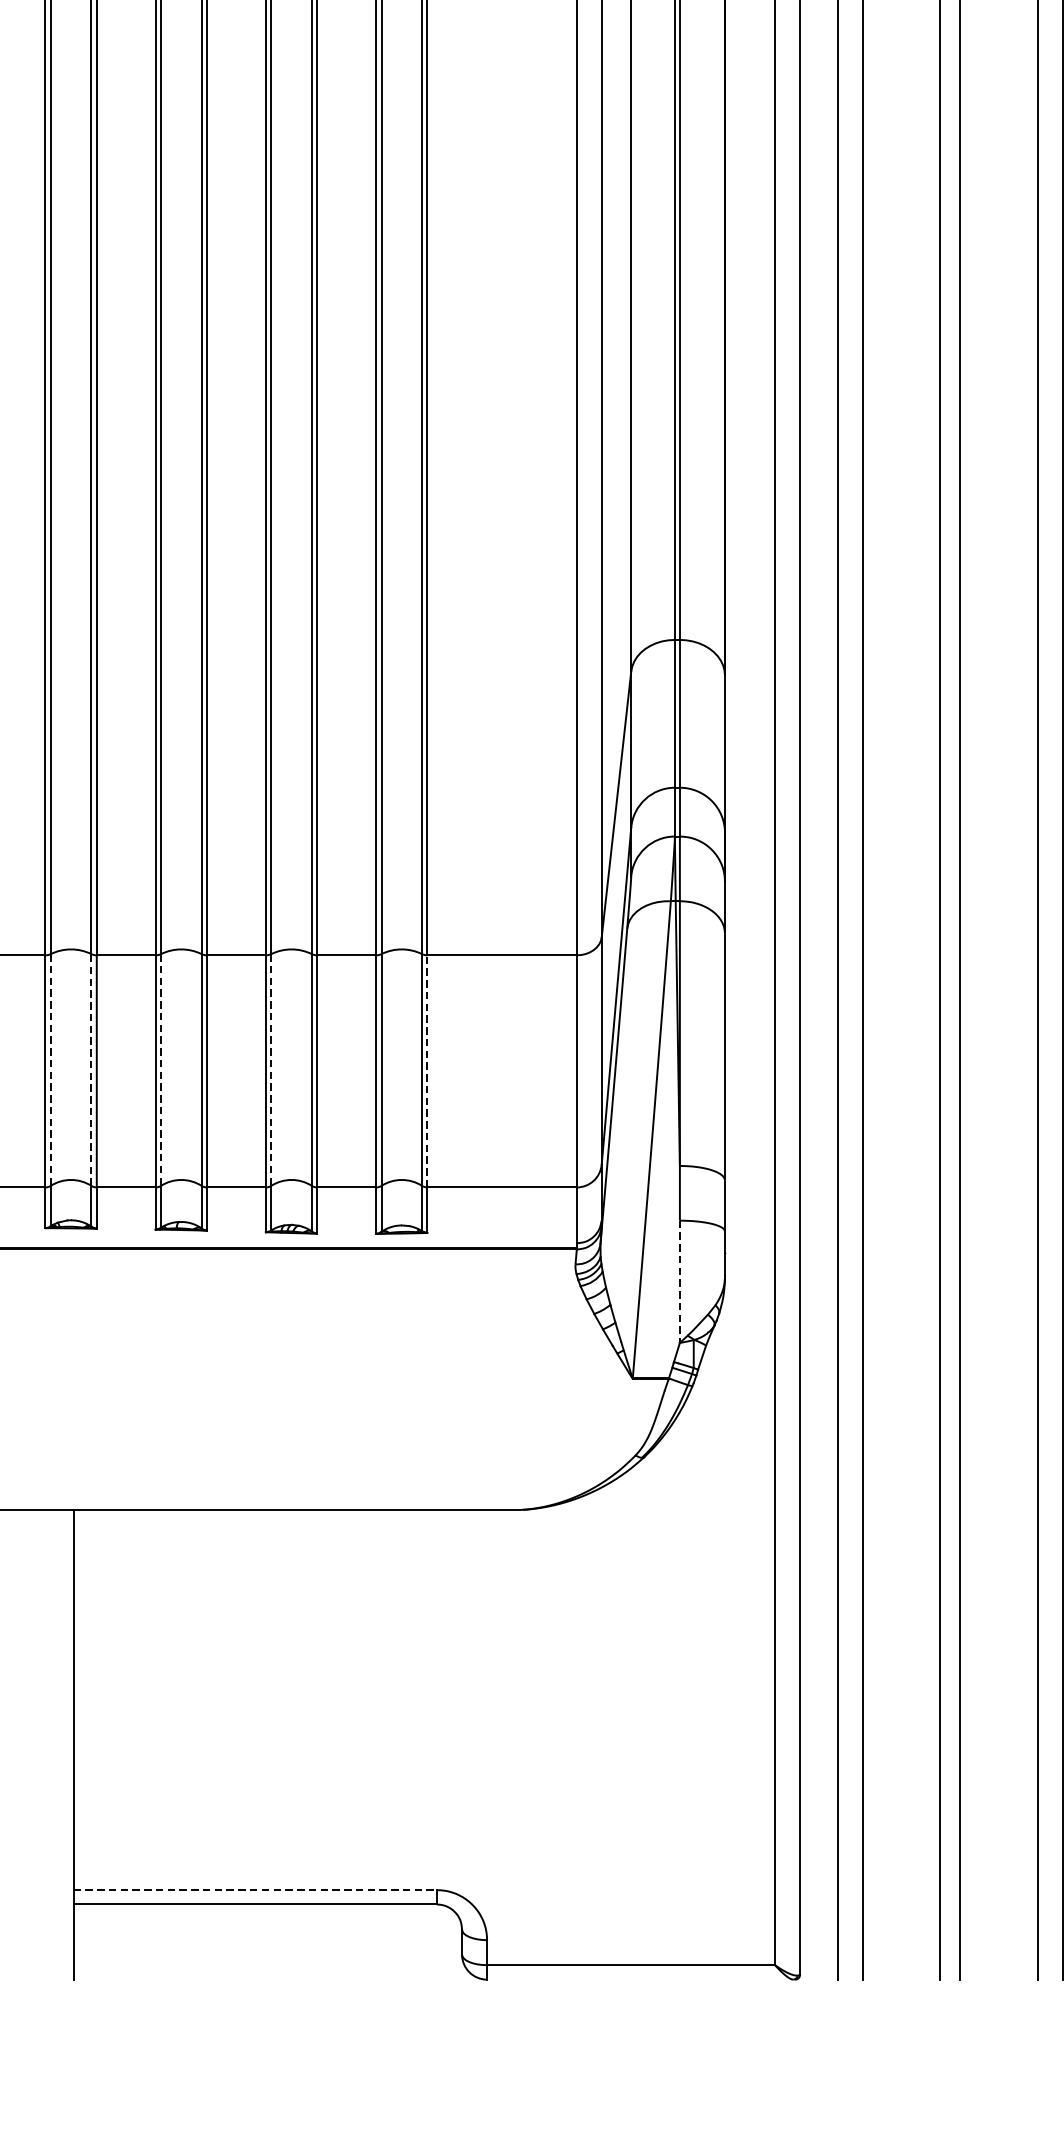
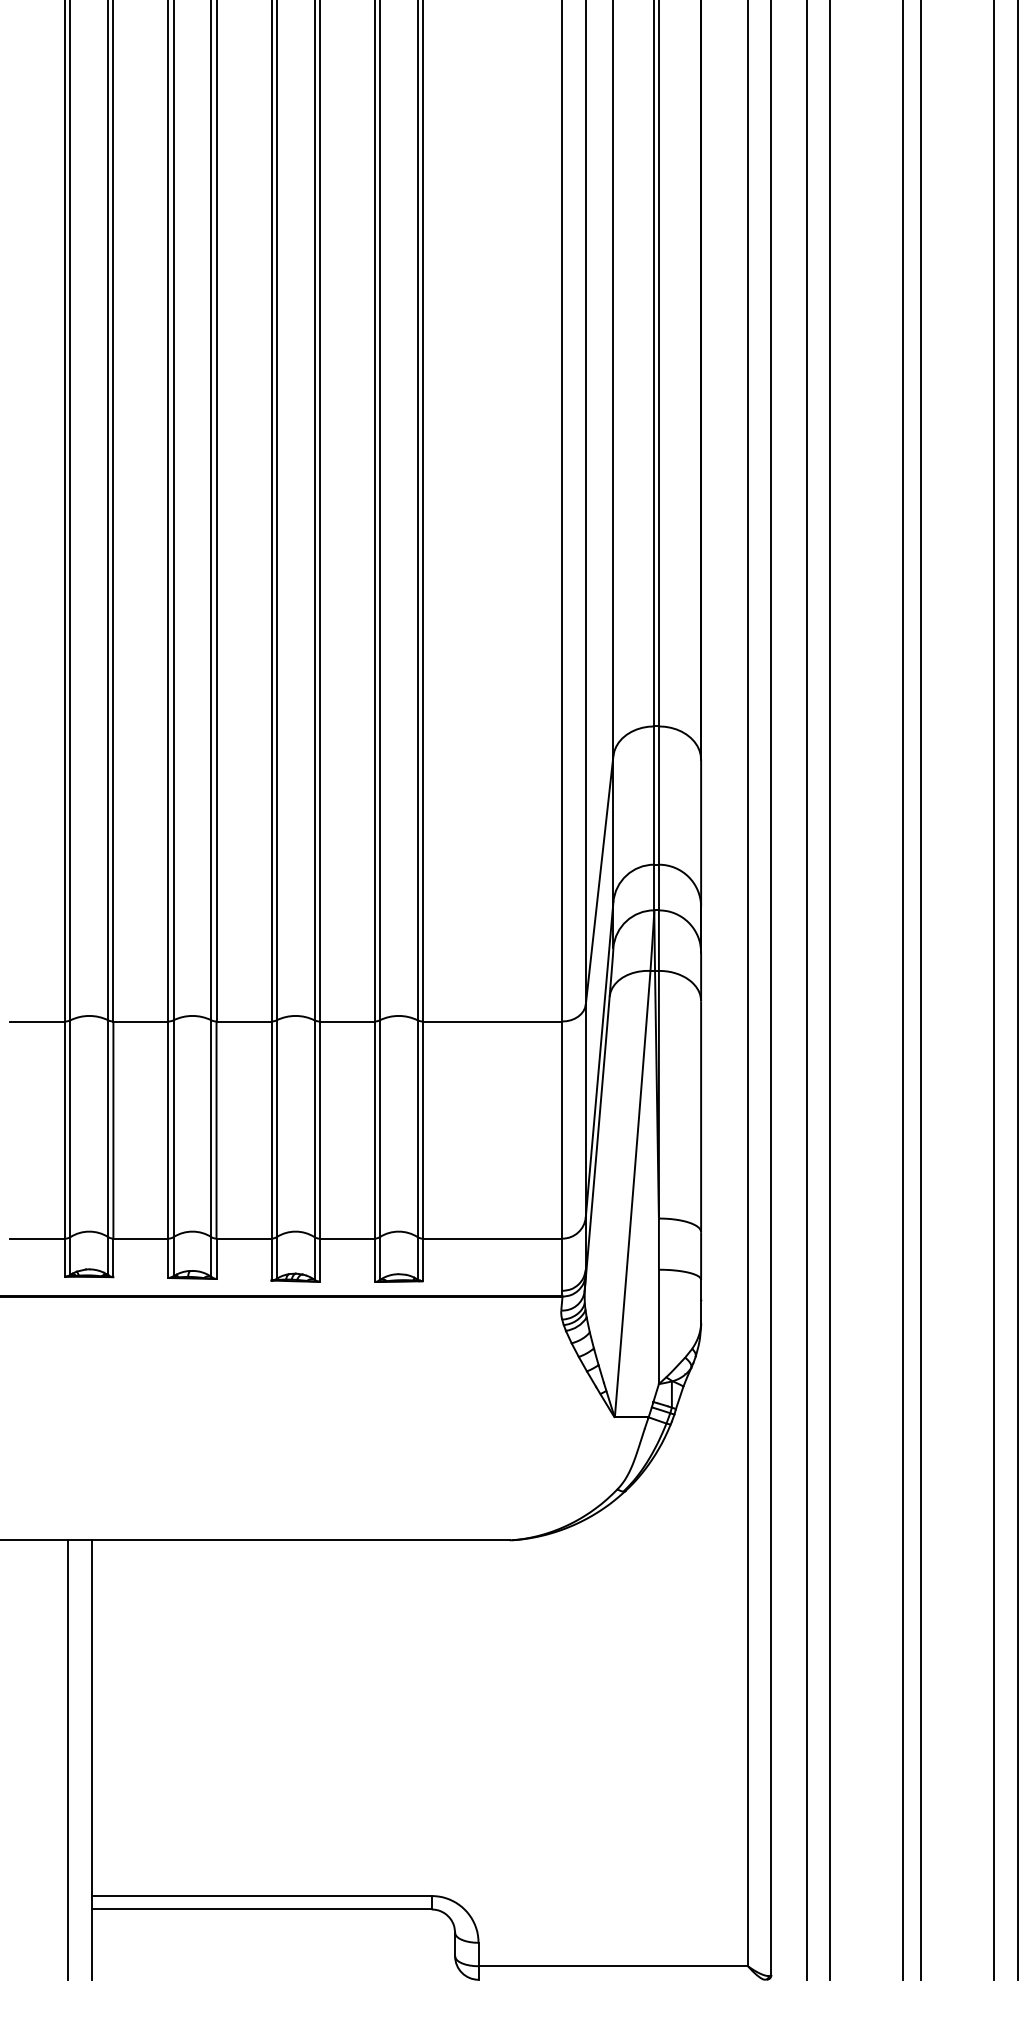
line: (91, 1069) -> (108, 1128), dashed -> solid
line: (50, 1070) -> (70, 1129), dashed -> solid
line: (161, 1070) -> (173, 1129), dashed -> solid
line: (271, 1070) -> (276, 1129), dashed -> solid
line: (427, 1071) -> (422, 1130), dashed -> solid
line: (679, 1282) -> (658, 1327), dashed -> solid
line: (48, 1744) -> (68, 1759), added
line: (255, 1890) -> (261, 1896), dashed -> solid

